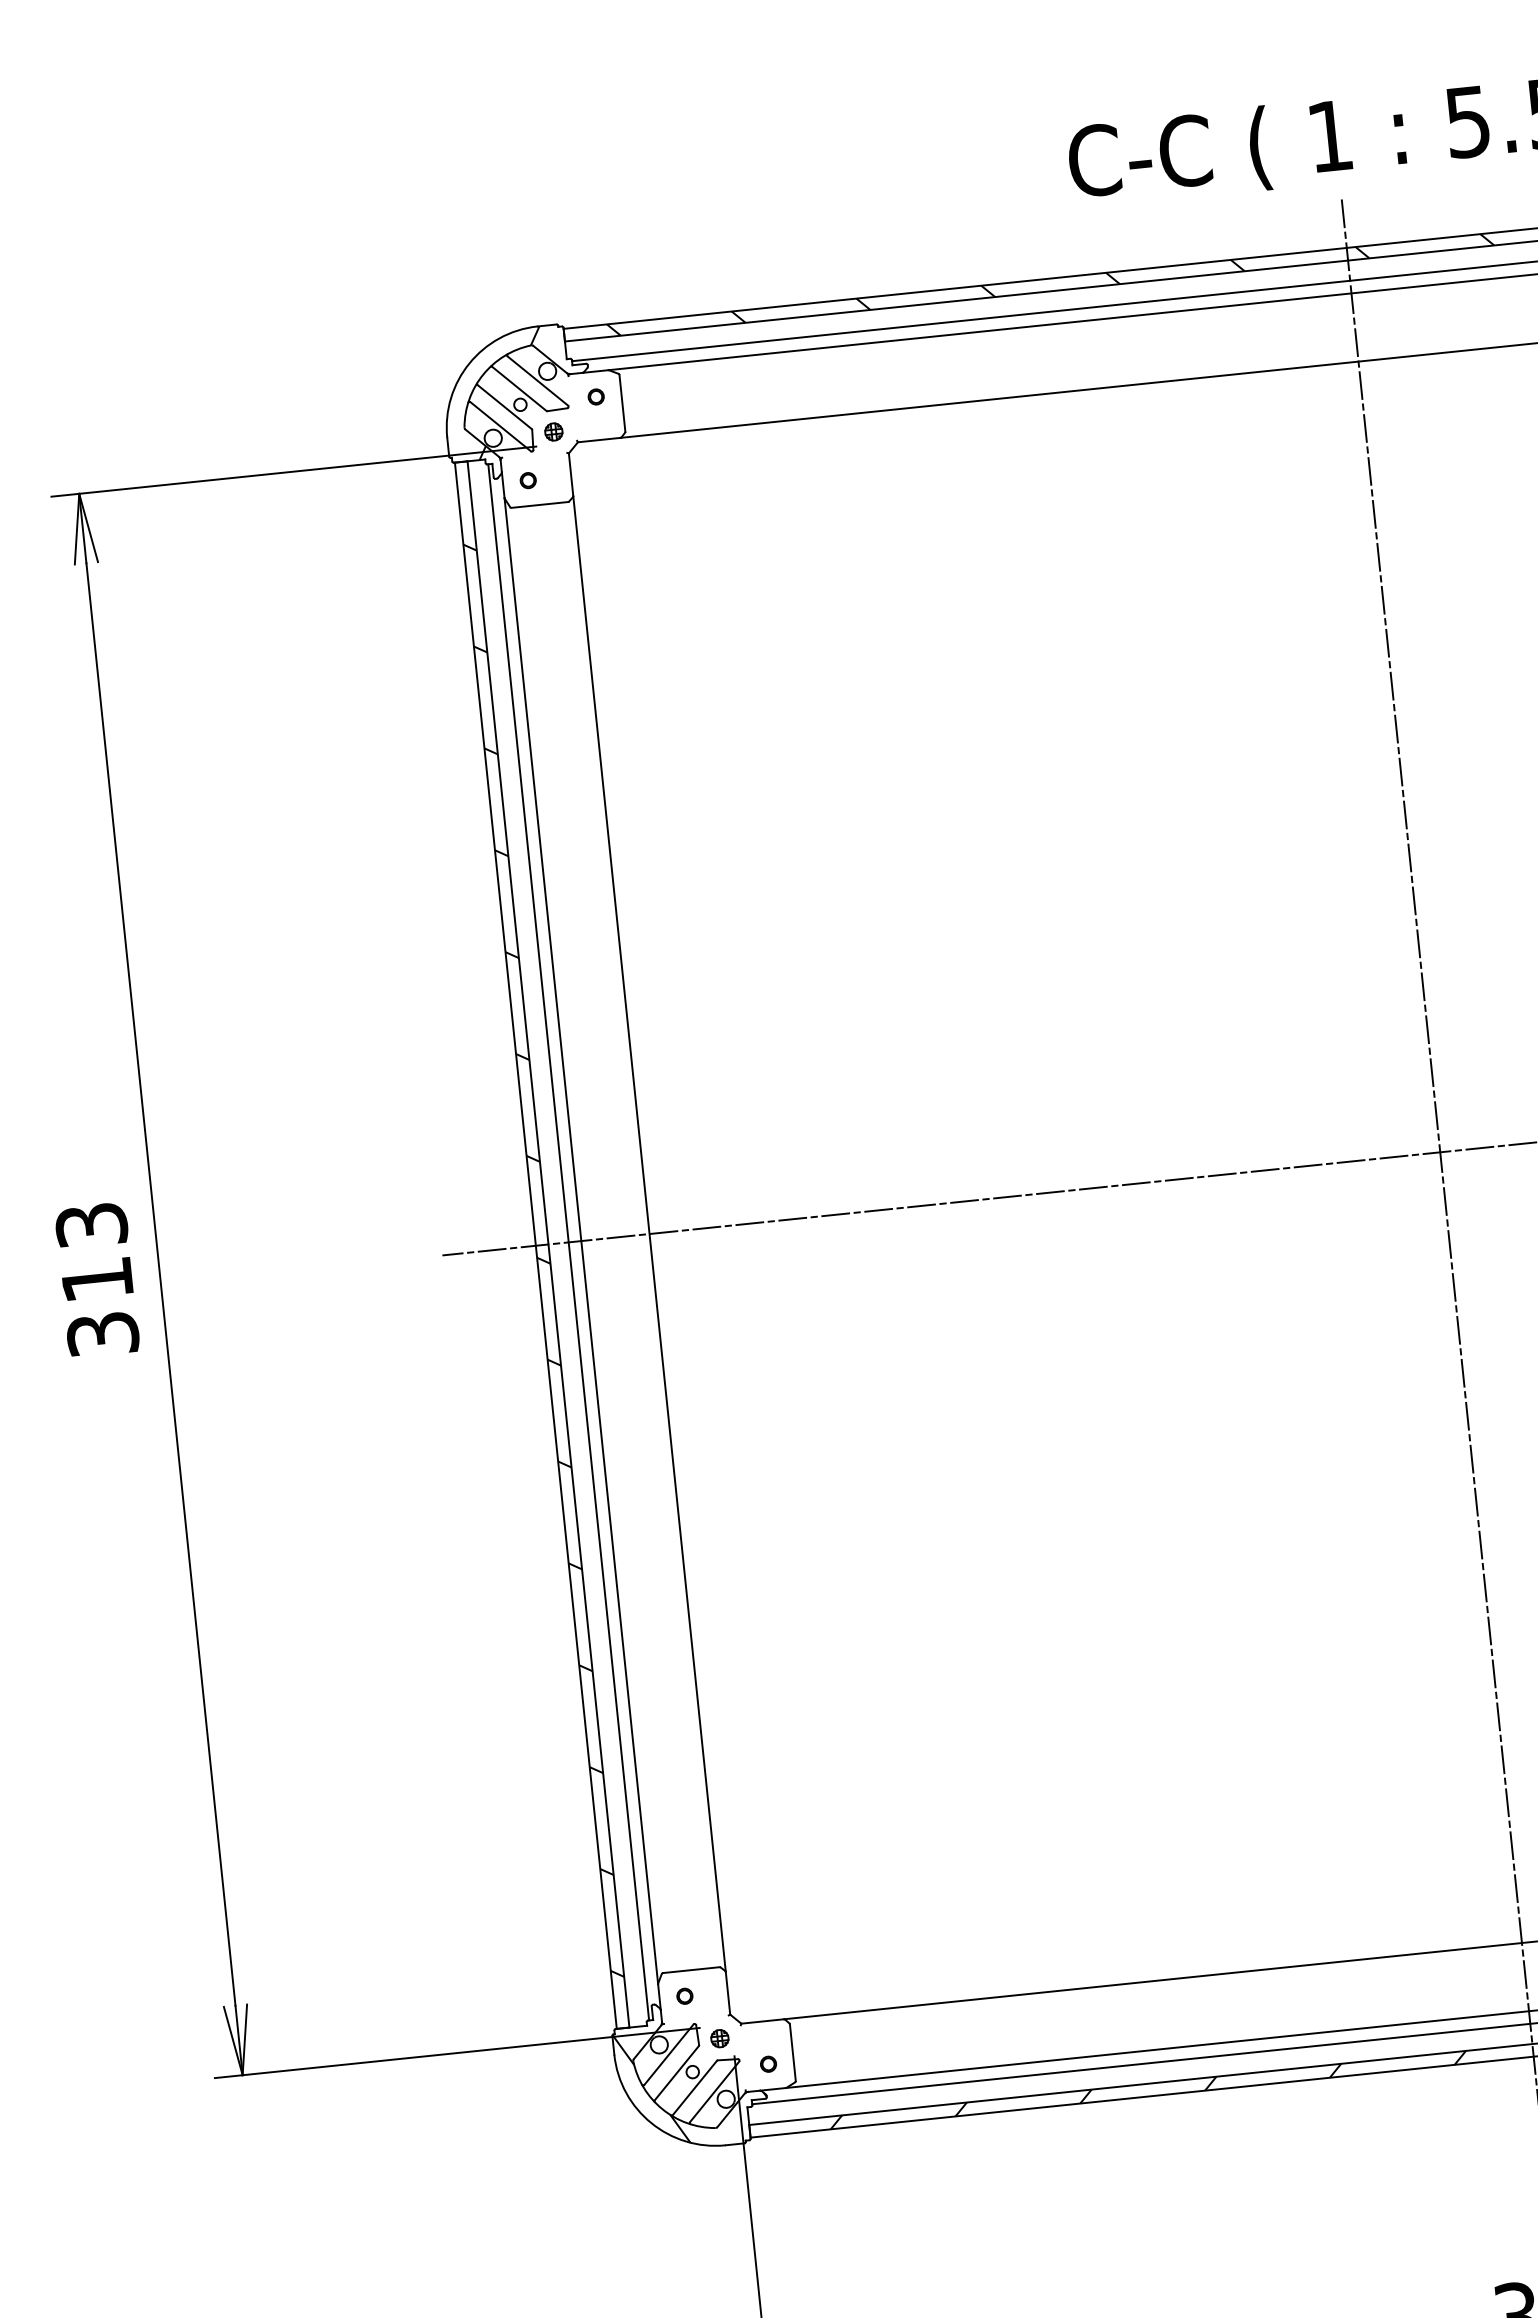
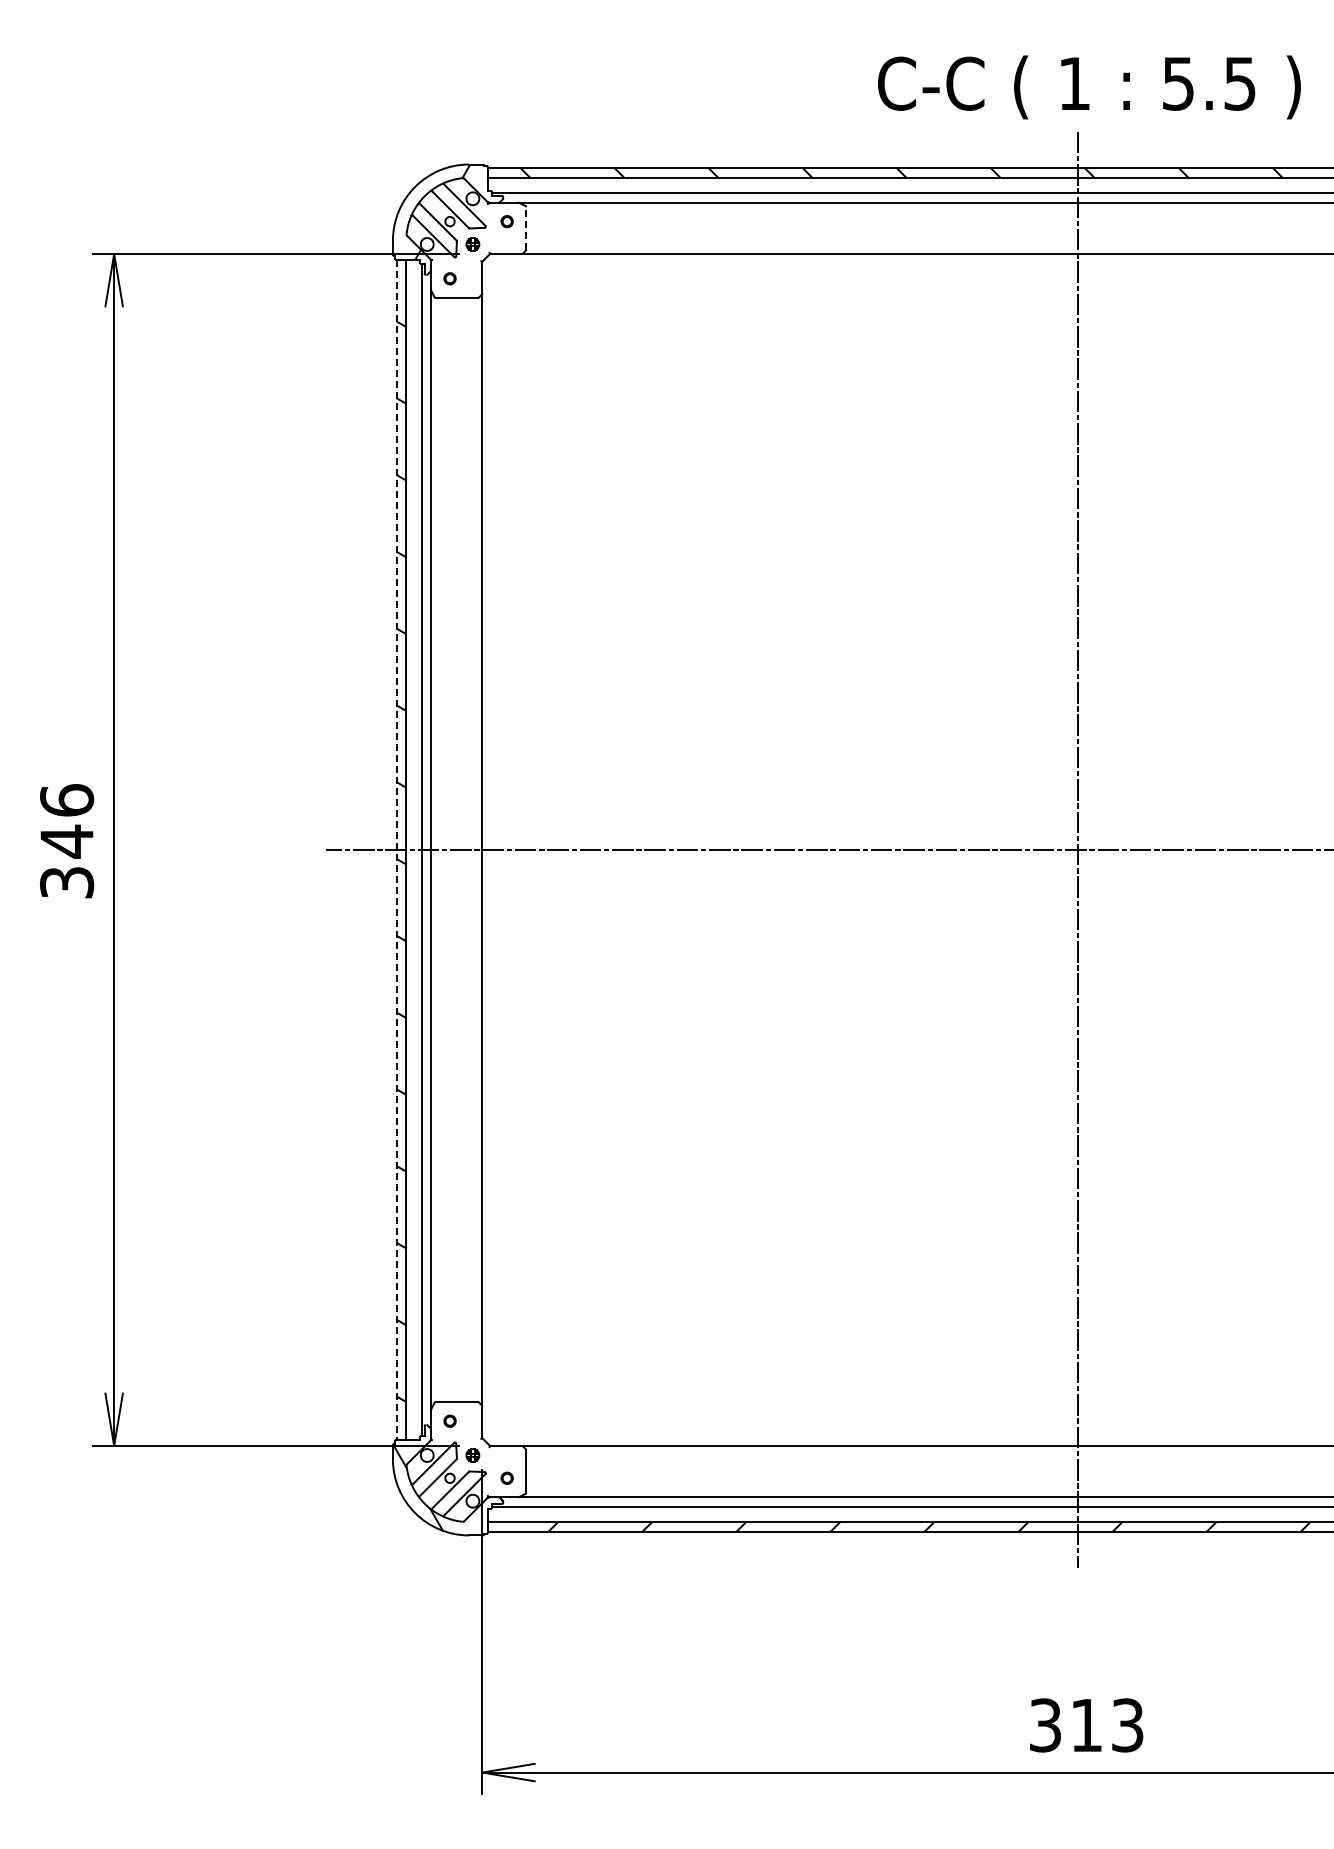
line: (622, 402) -> (526, 227), solid -> dashed
line: (535, 1246) -> (396, 850), solid -> dashed
text: (95, 1253) -> (67, 821), 313 -> 346

